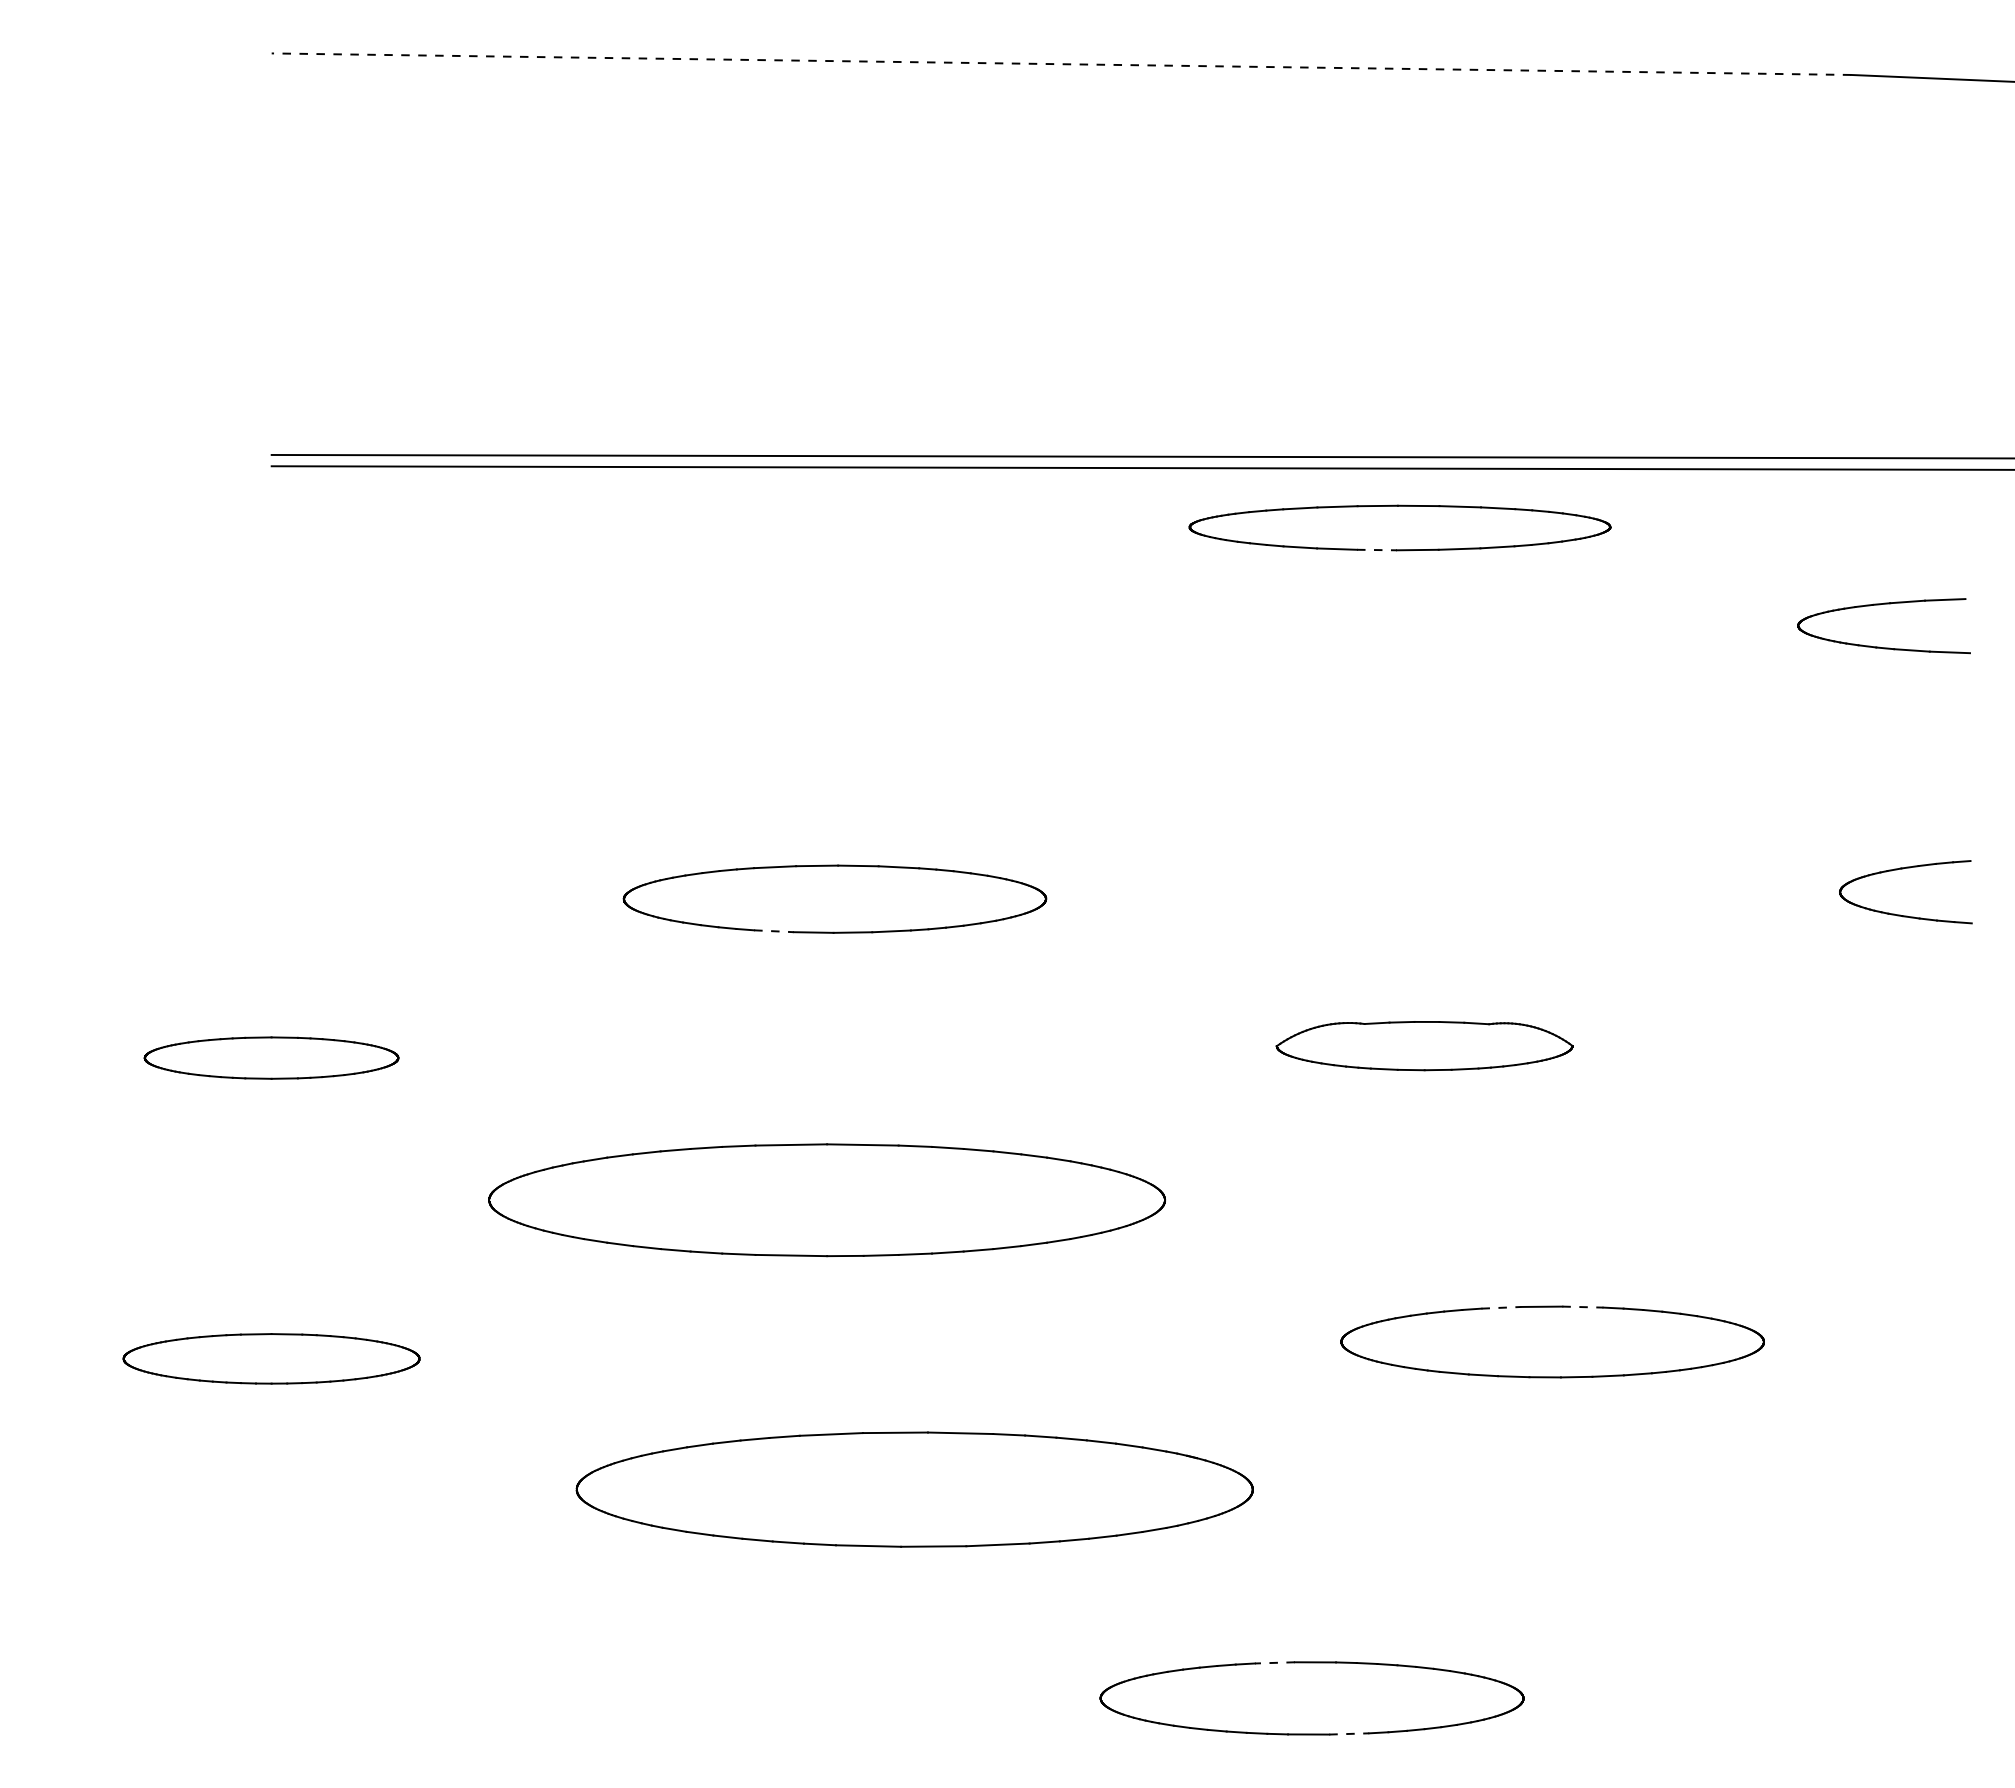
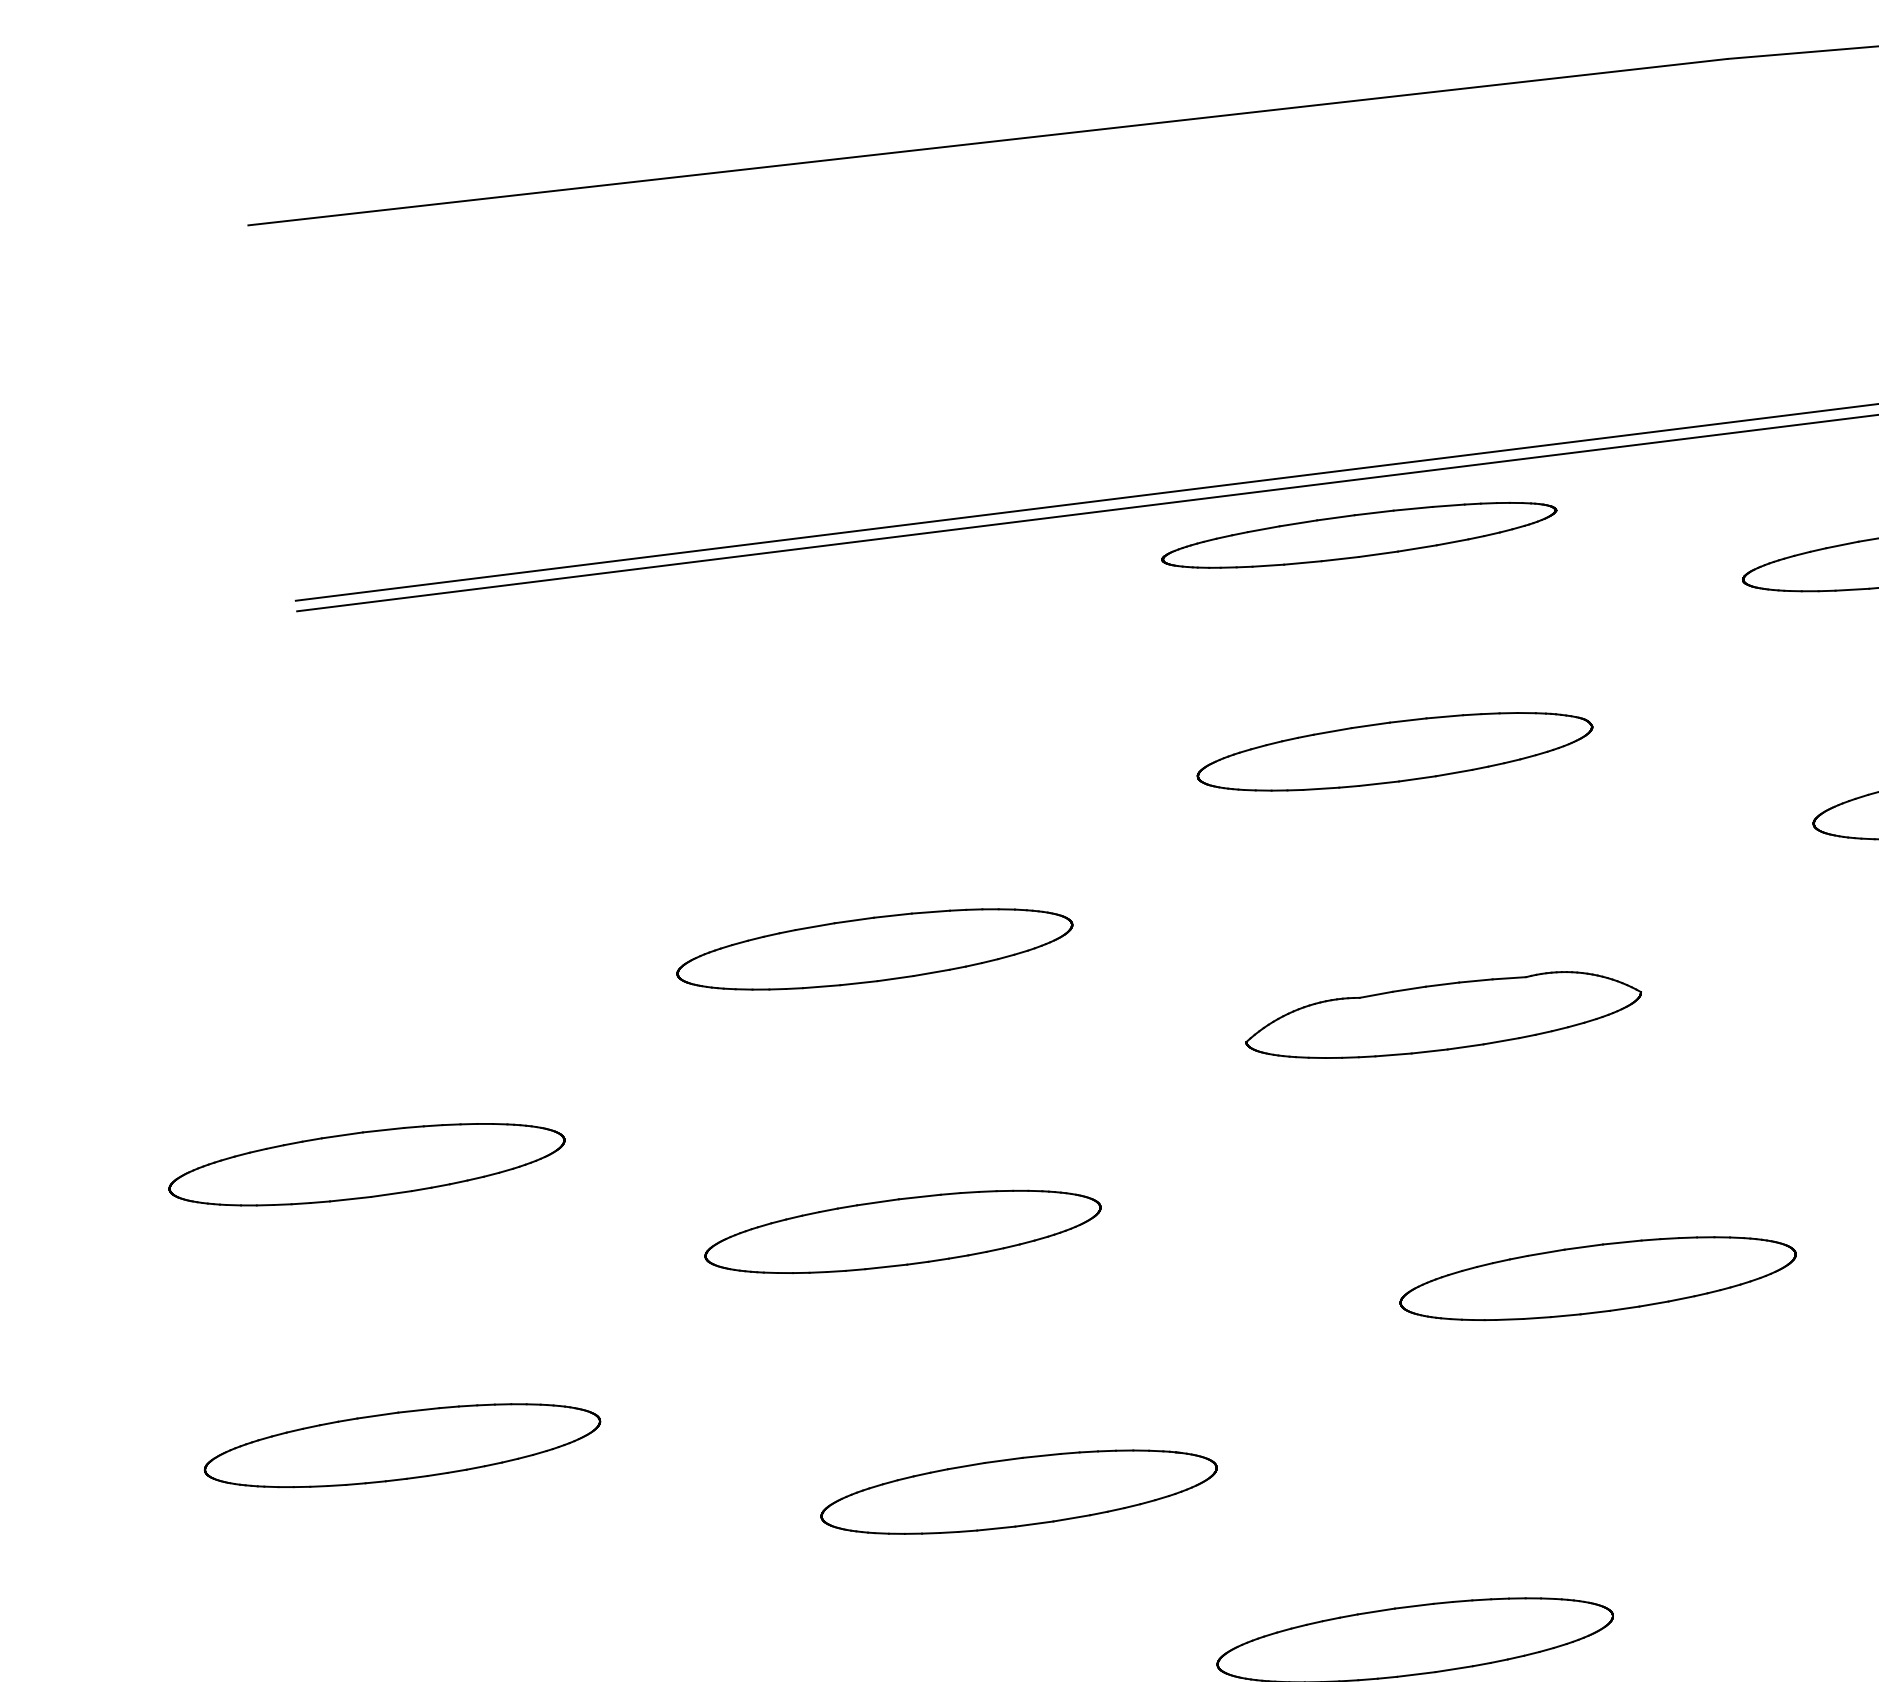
line: (1061, 64) -> (988, 142), dashed -> solid
line: (1377, 550) -> (1340, 559), dashed -> solid
part: (1408, 759) -> (1394, 751), added
line: (774, 931) -> (822, 986), dashed -> solid
part: (1424, 1045) -> (1443, 1016), size x1.43
part: (271, 1057) -> (366, 1164), size x1.67
part: (826, 1200) -> (902, 1232), size x0.62
line: (1501, 1307) -> (1546, 1252), dashed -> solid
line: (1582, 1307) -> (1621, 1242), dashed -> solid
part: (271, 1358) -> (402, 1445), size x1.43
part: (914, 1489) -> (1018, 1491), size x0.62
line: (1274, 1662) -> (1375, 1611), dashed -> solid
line: (1349, 1733) -> (1454, 1668), dashed -> solid

